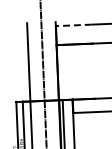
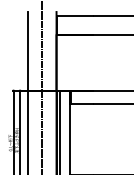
line: (73, 25) -> (74, 16), dashed -> solid

